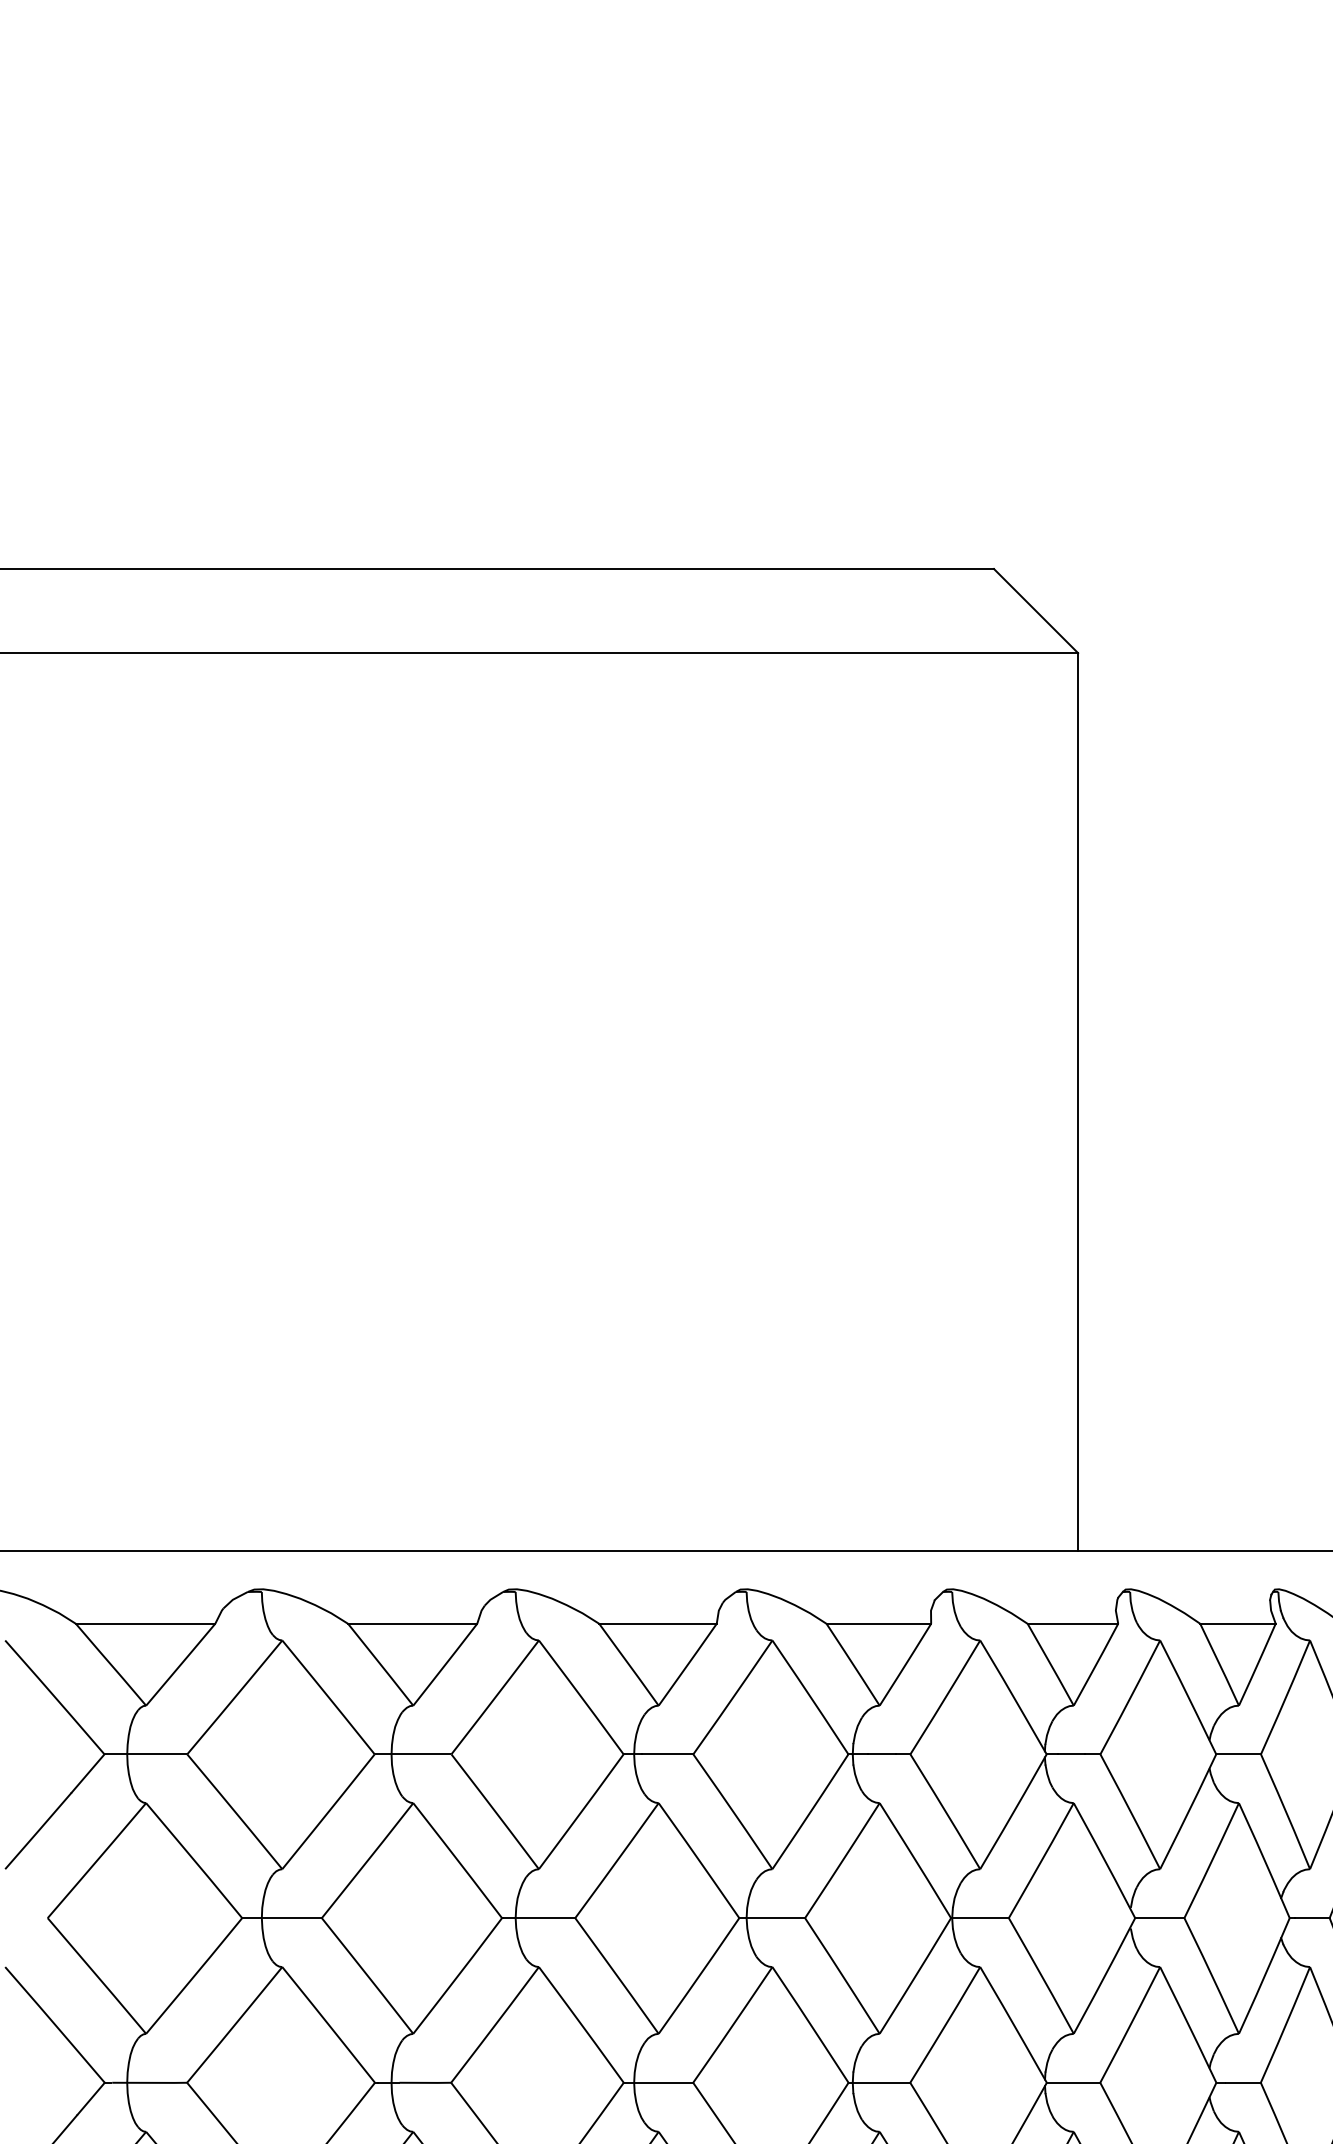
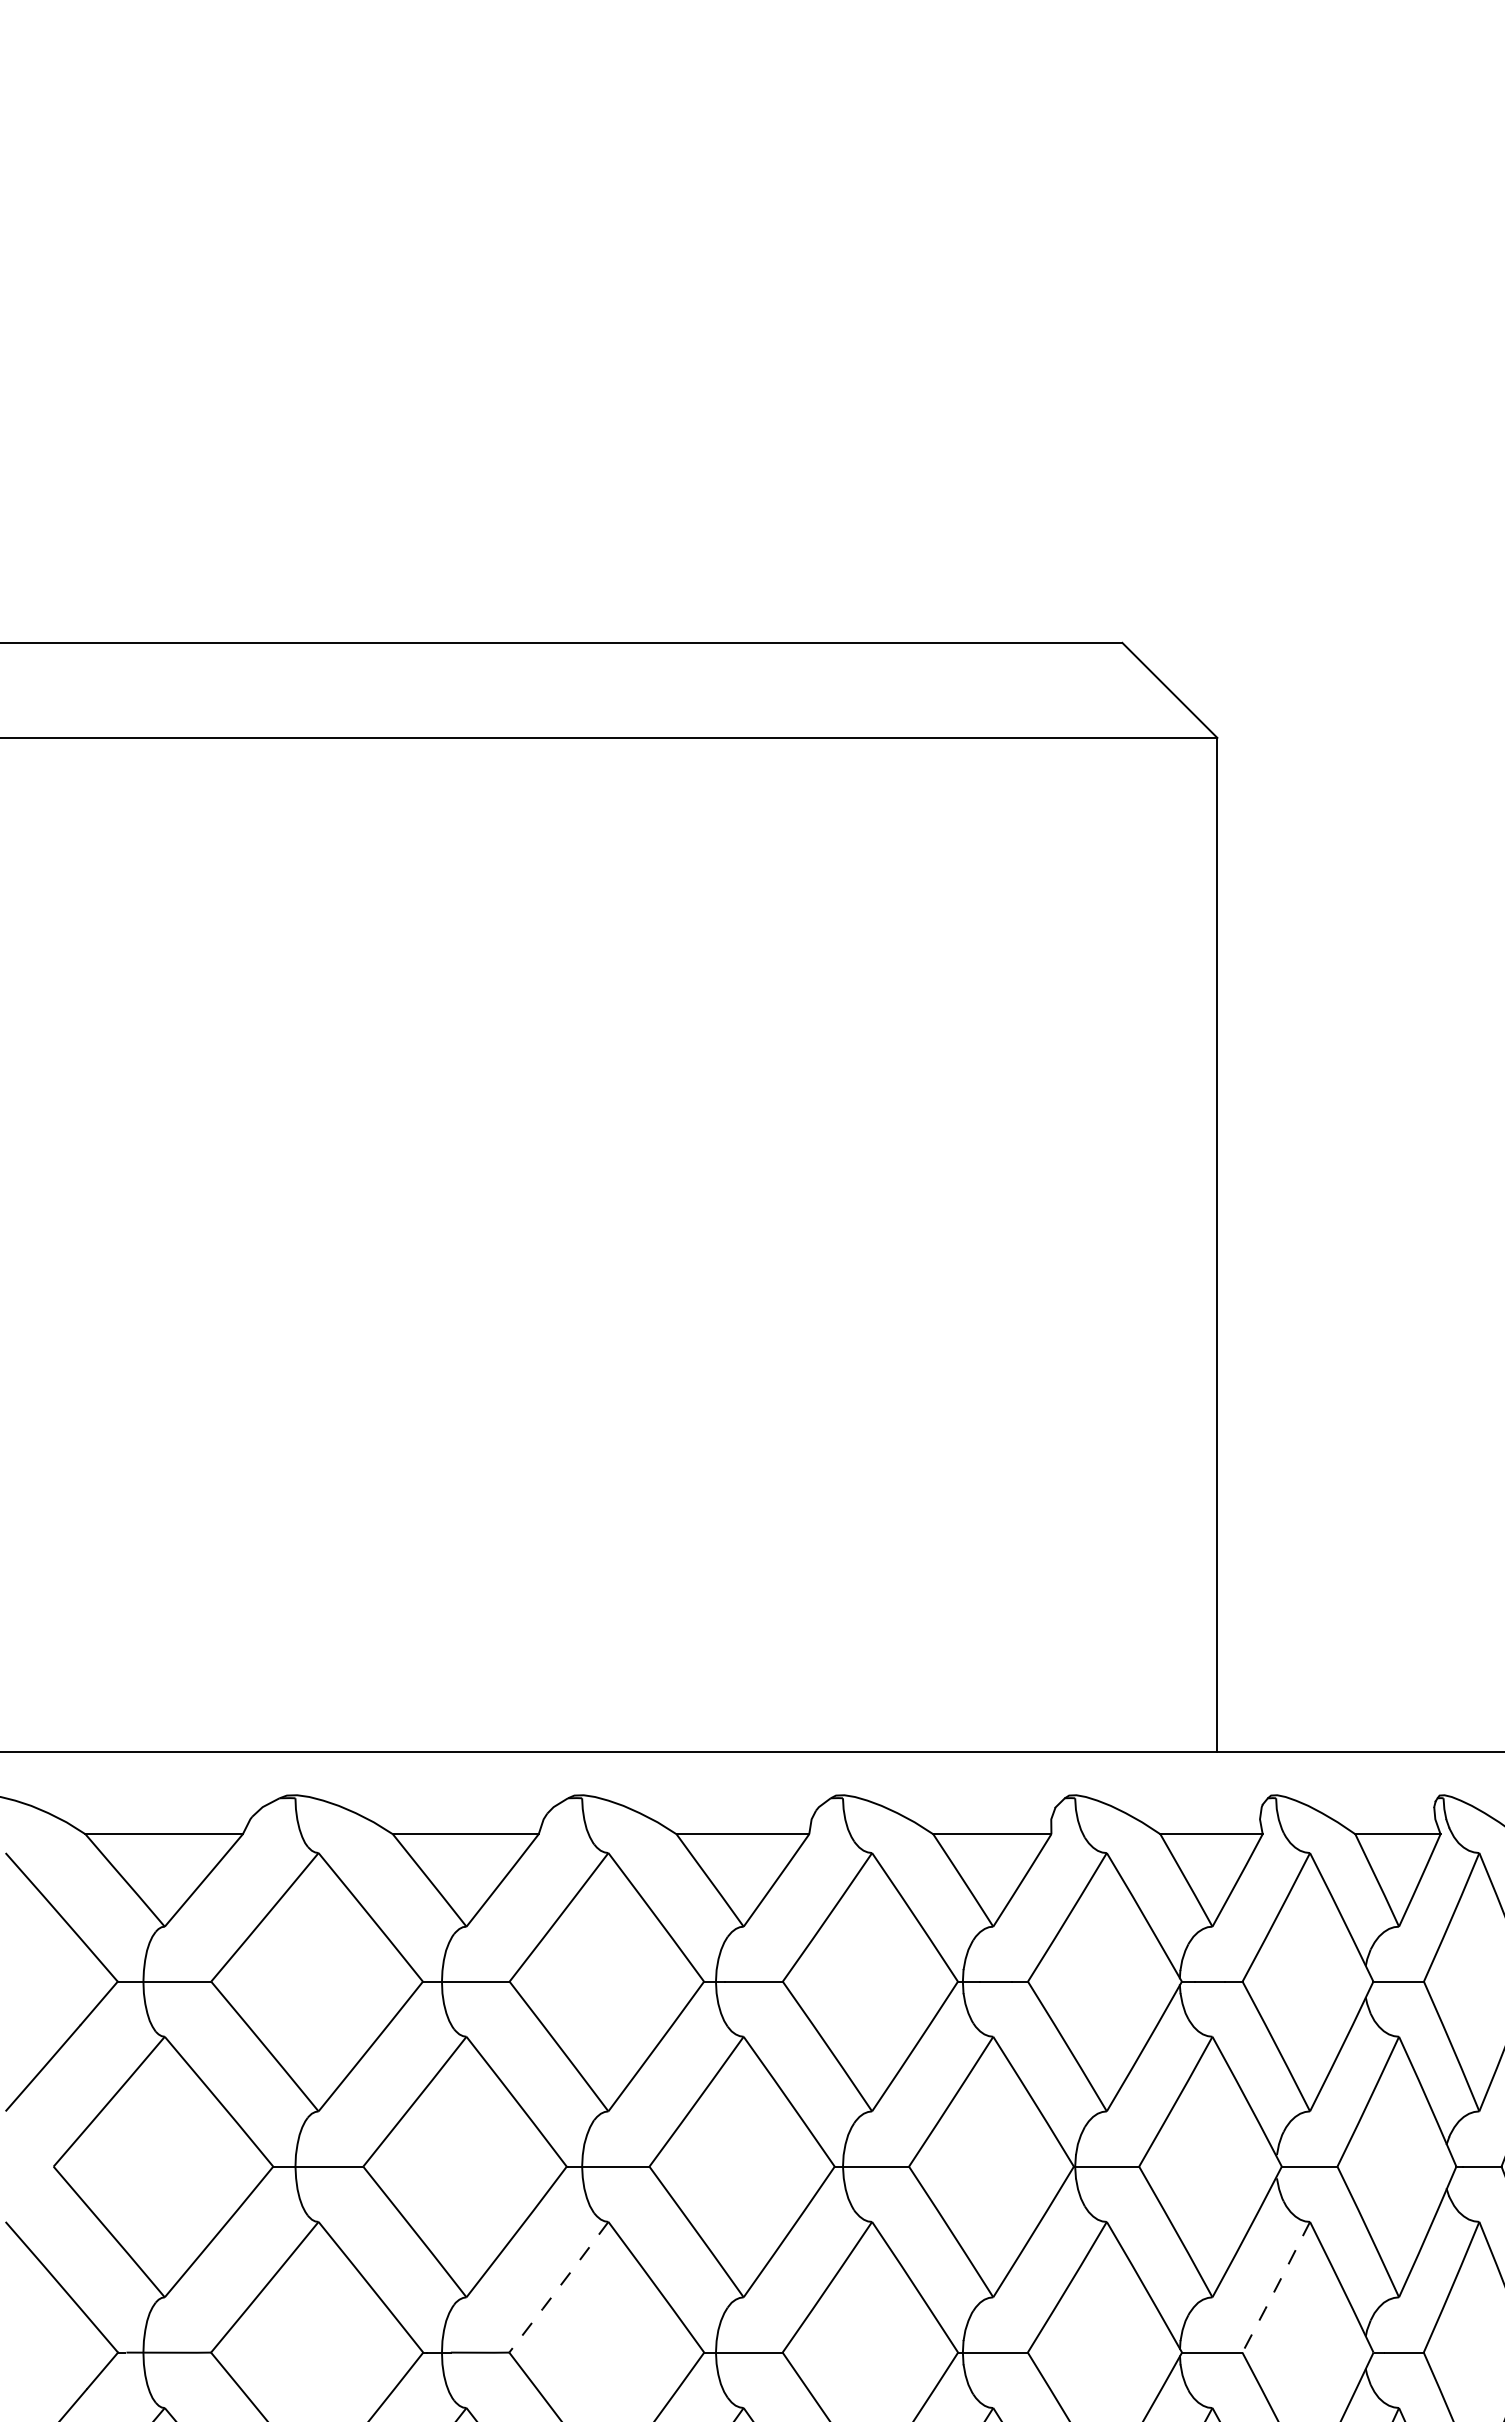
line: (494, 2025) -> (558, 2287), solid -> dashed
line: (1130, 2026) -> (1276, 2288), solid -> dashed

